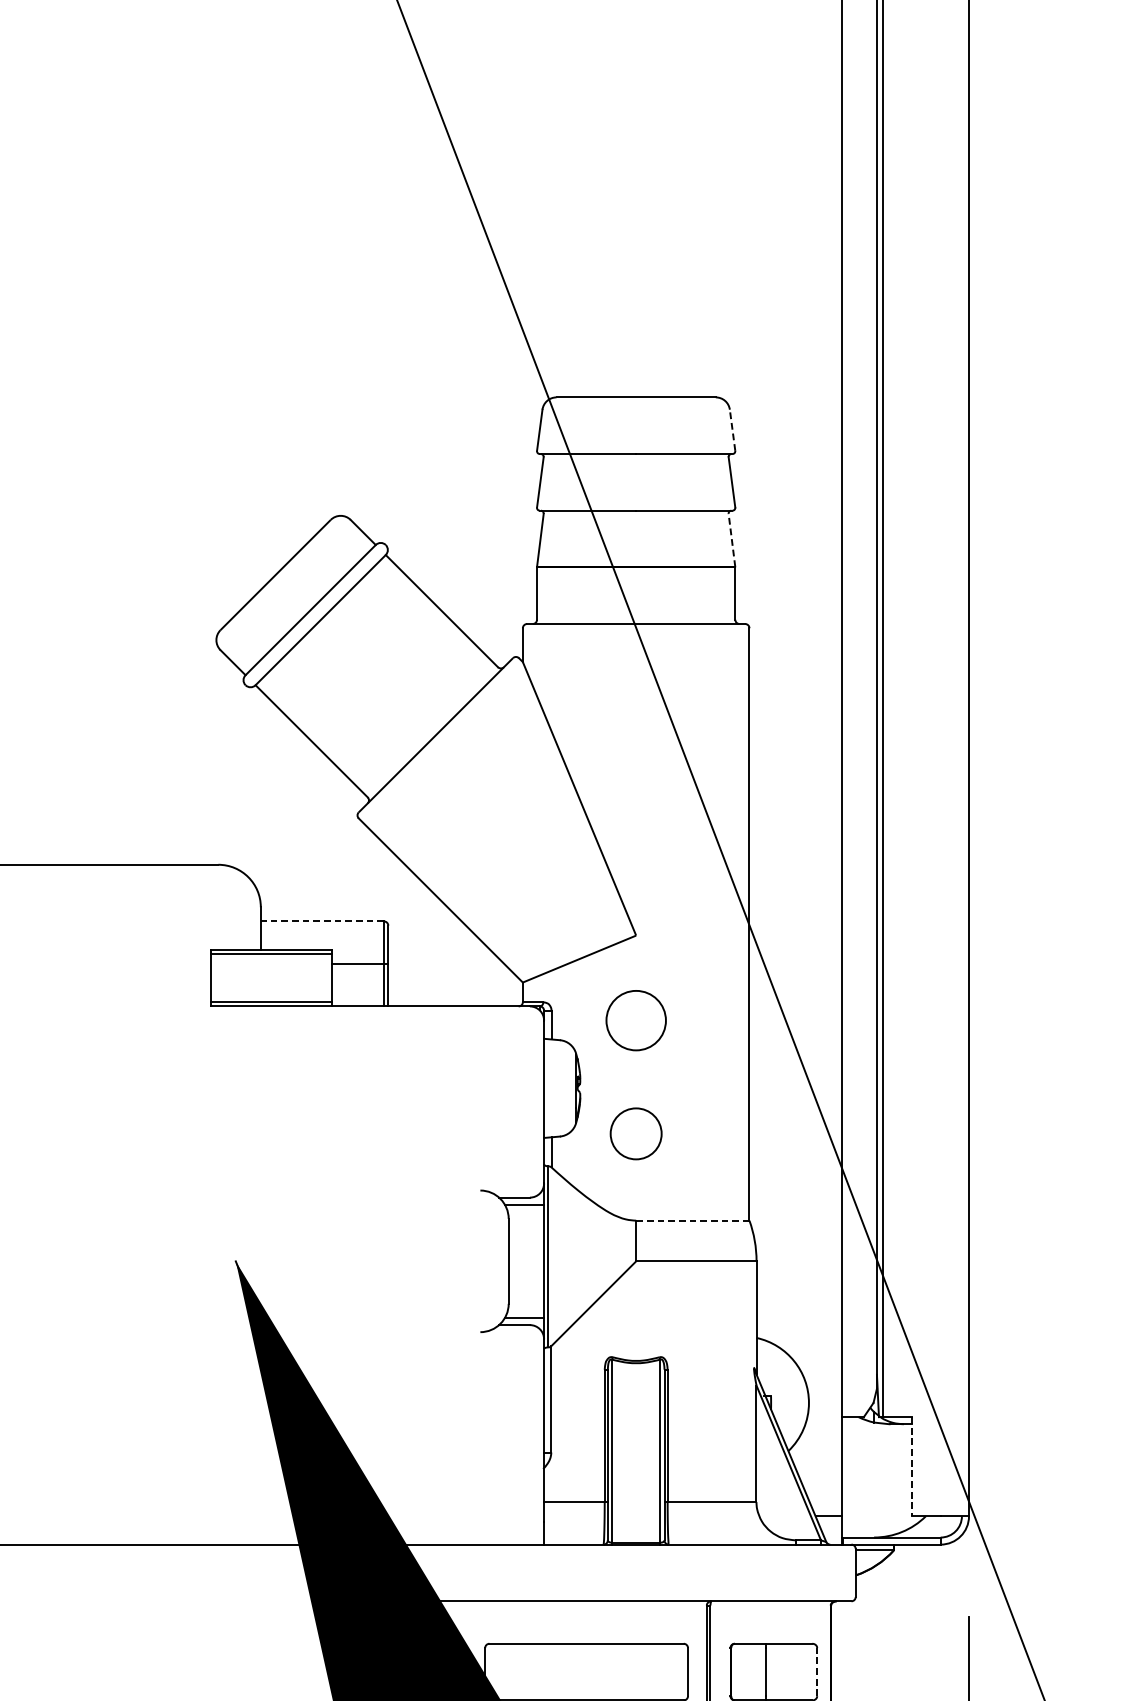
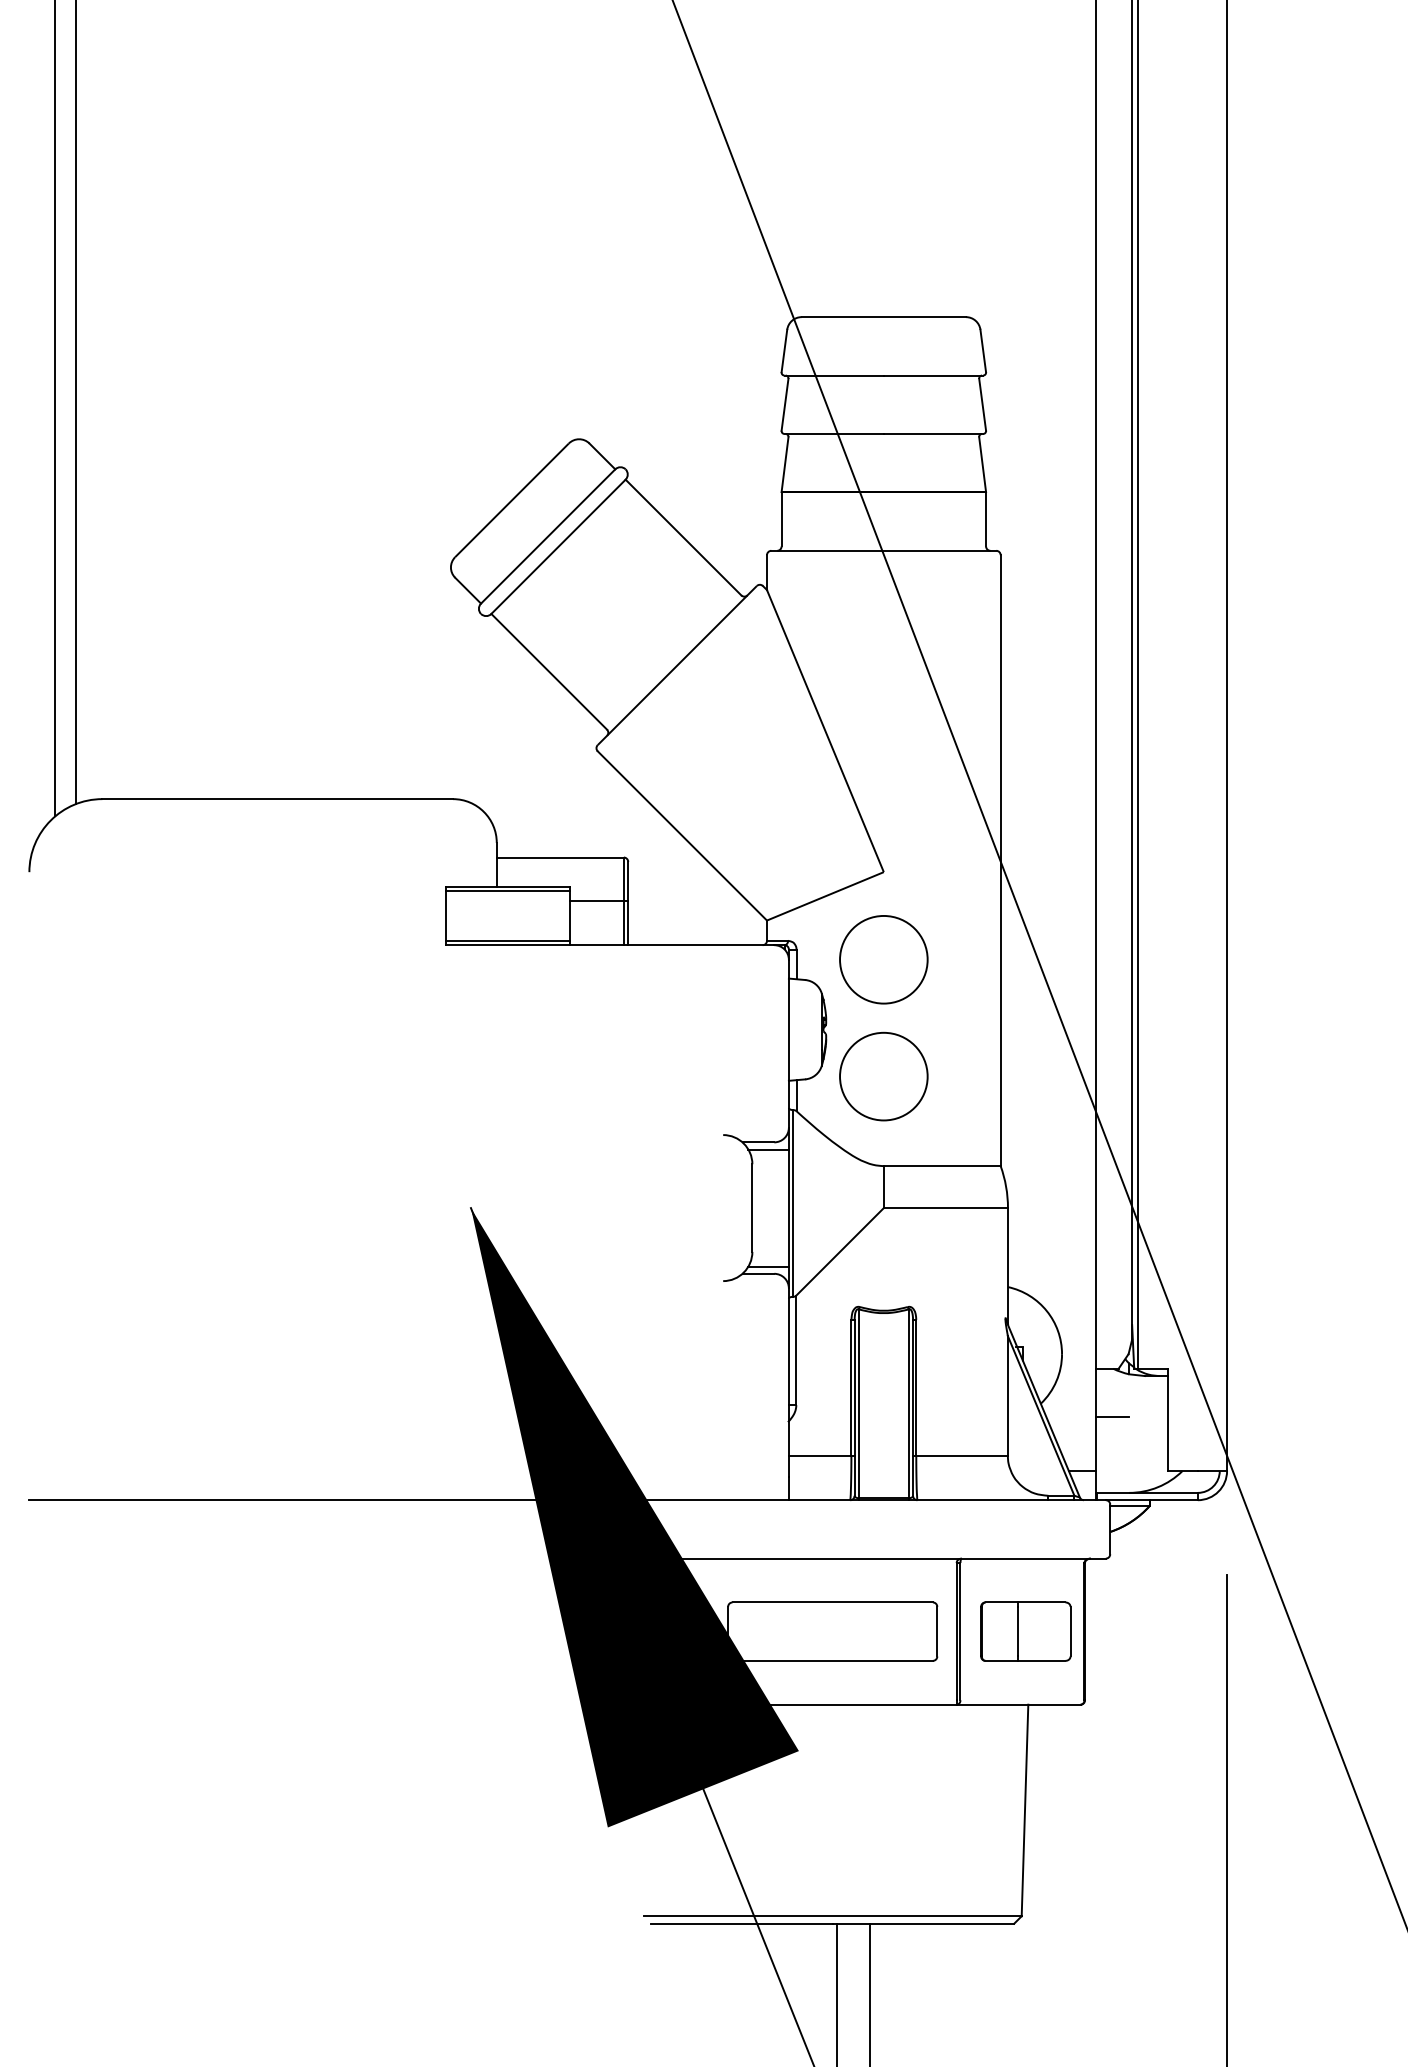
line: (732, 429) -> (983, 350), dashed -> solid
line: (731, 540) -> (982, 464), dashed -> solid
line: (322, 921) -> (560, 857), dashed -> solid
circle: (635, 1020) -> (883, 959), size x1.43
circle: (635, 1133) -> (883, 1076), size x1.67
line: (693, 1221) -> (942, 1166), dashed -> solid
line: (857, 1463) -> (1112, 1416), added
line: (911, 1467) -> (1167, 1420), dashed -> solid
line: (817, 1671) -> (1070, 1631), dashed -> solid

